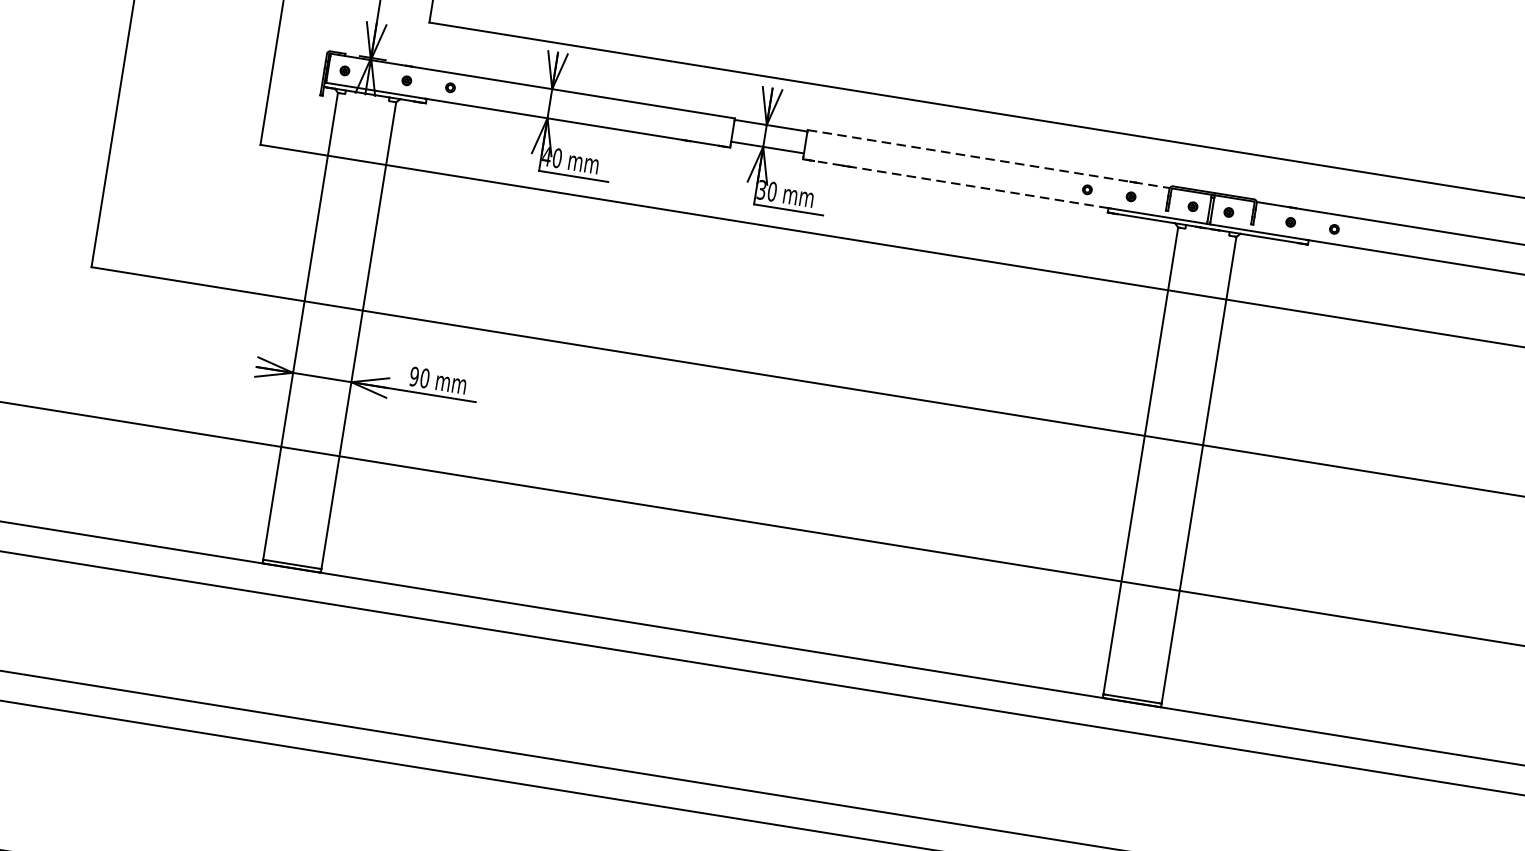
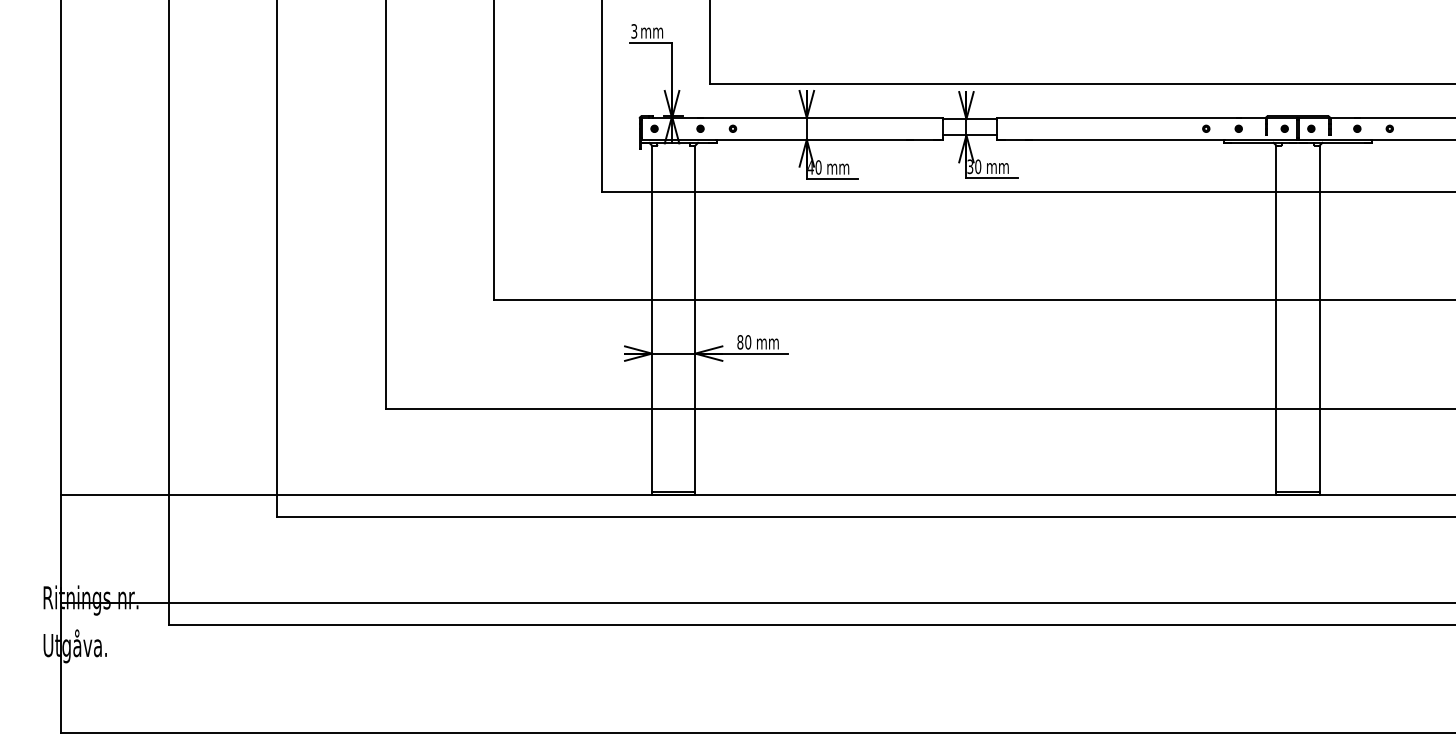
line: (989, 159) -> (1131, 118), dashed -> solid
line: (956, 183) -> (1110, 139), dashed -> solid
text: (414, 376) -> (740, 342), 90 -> 80

